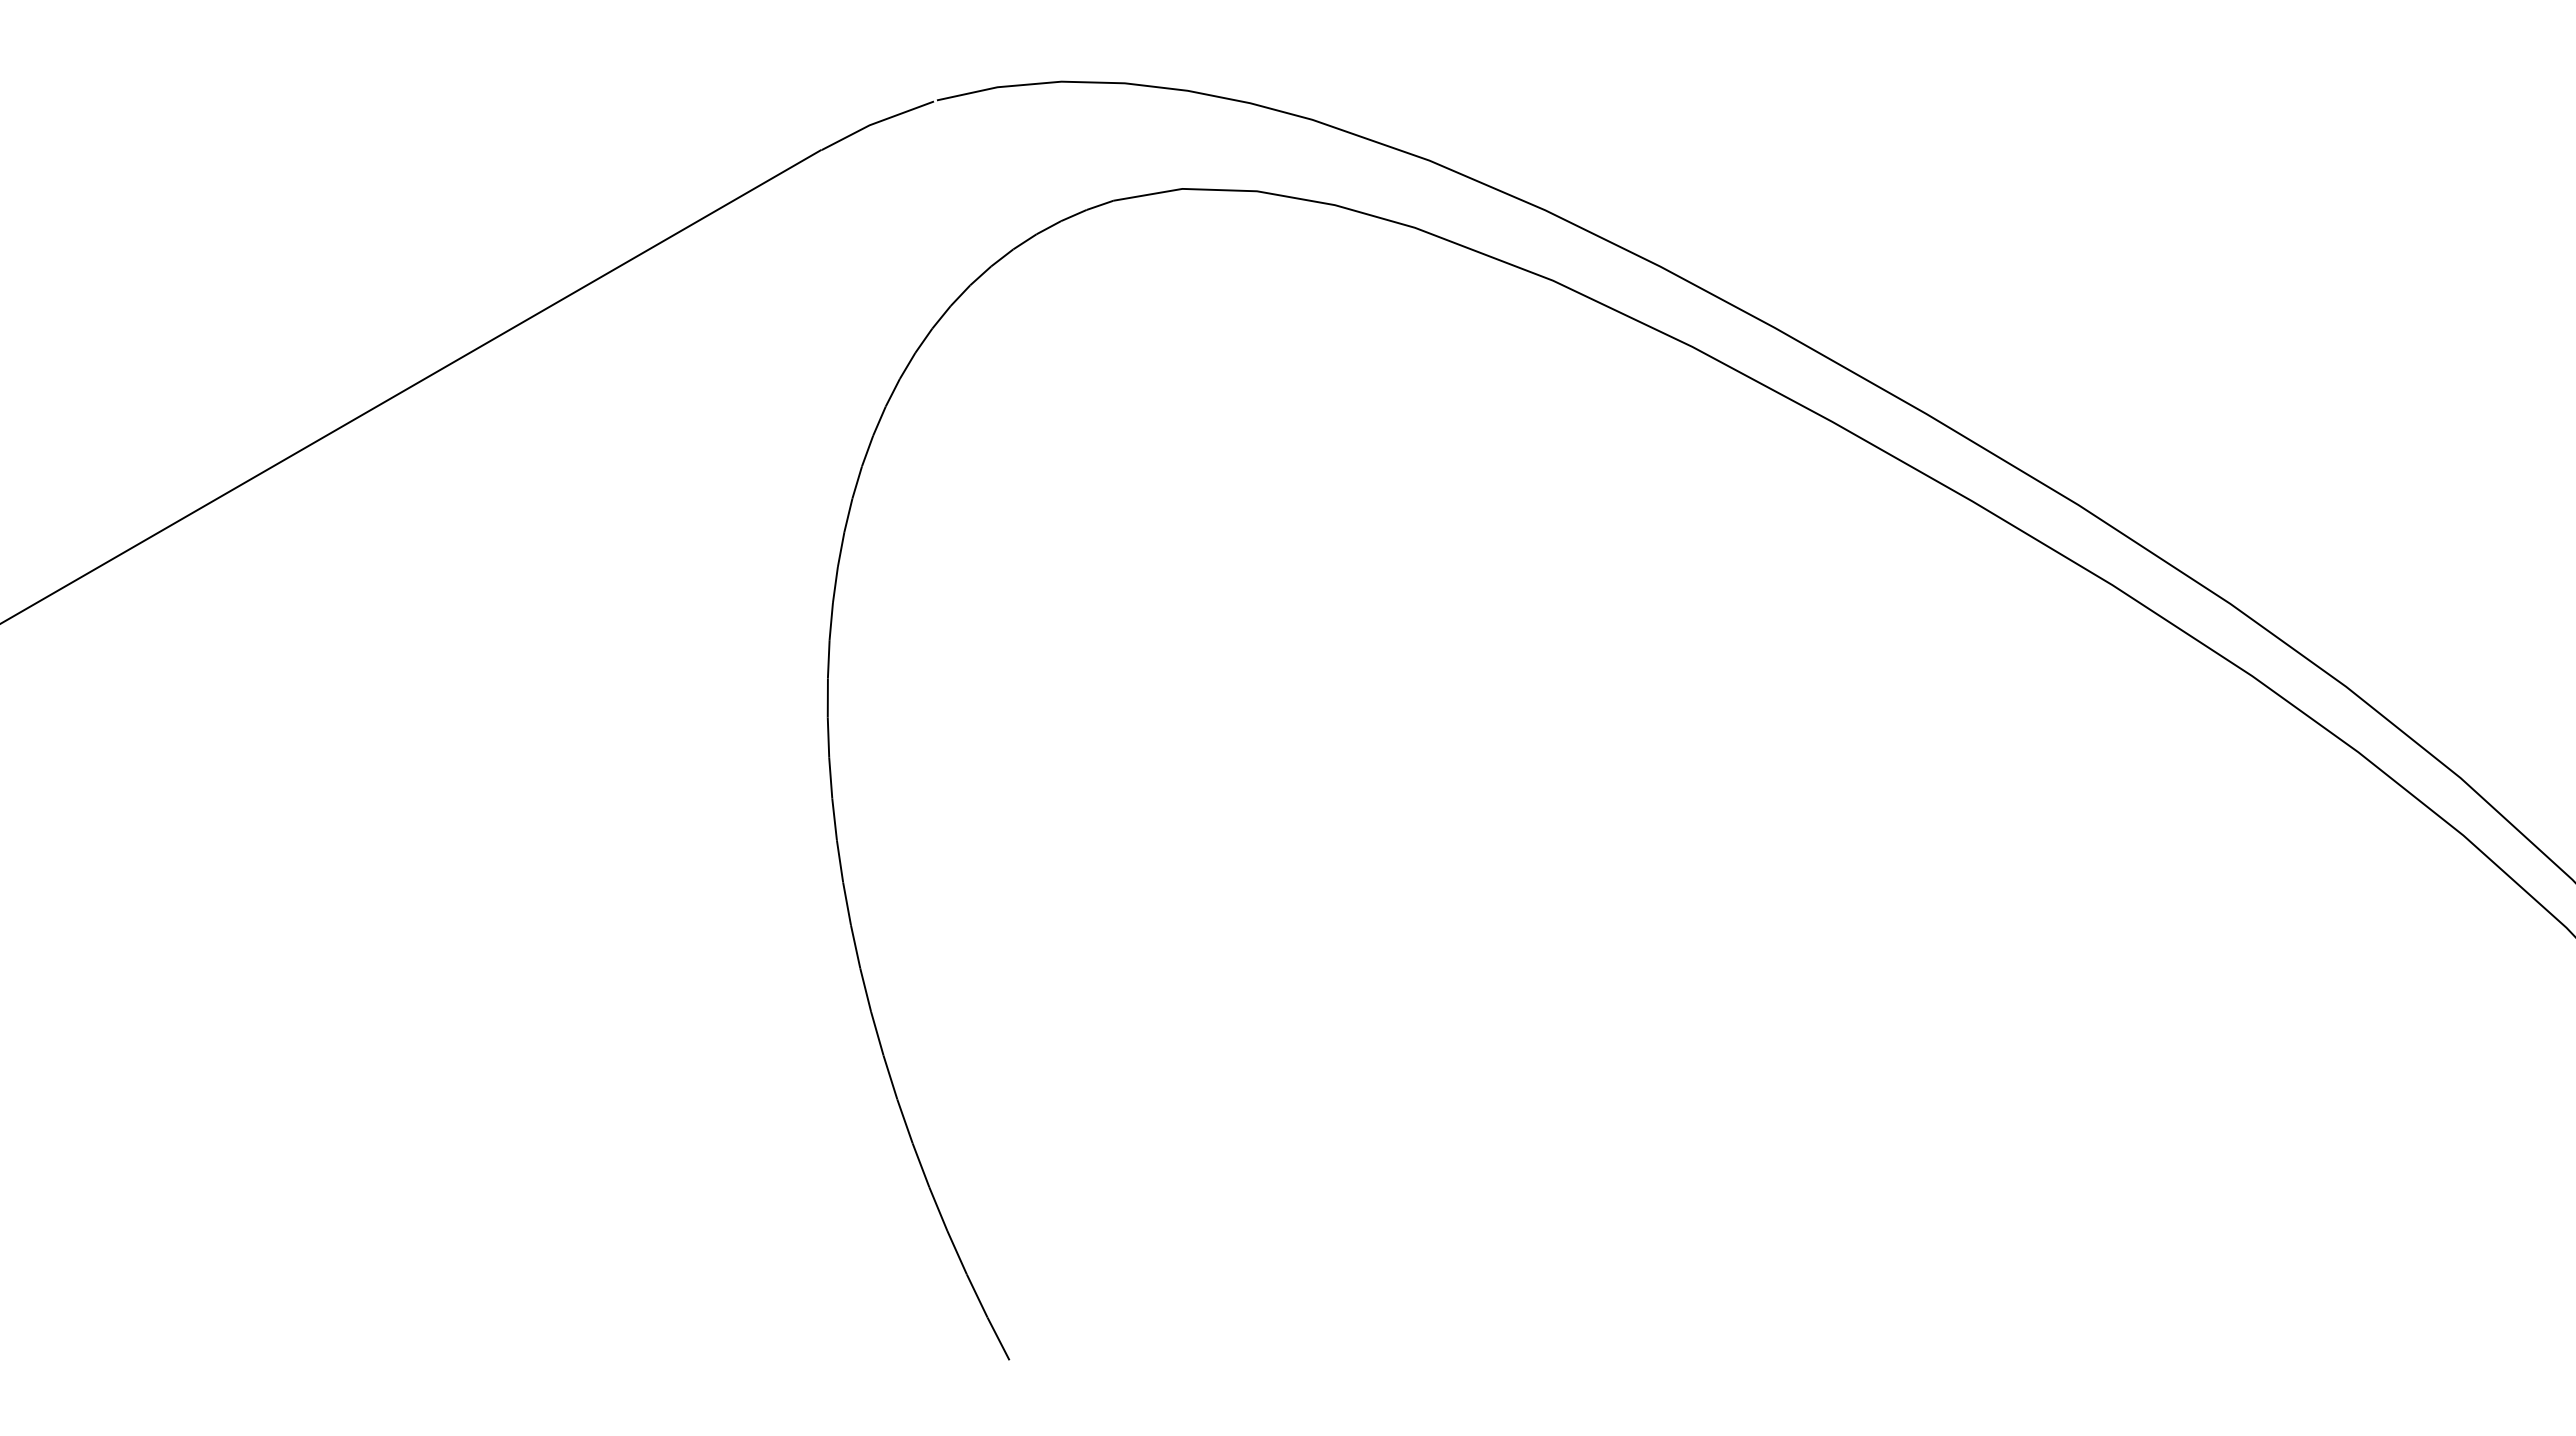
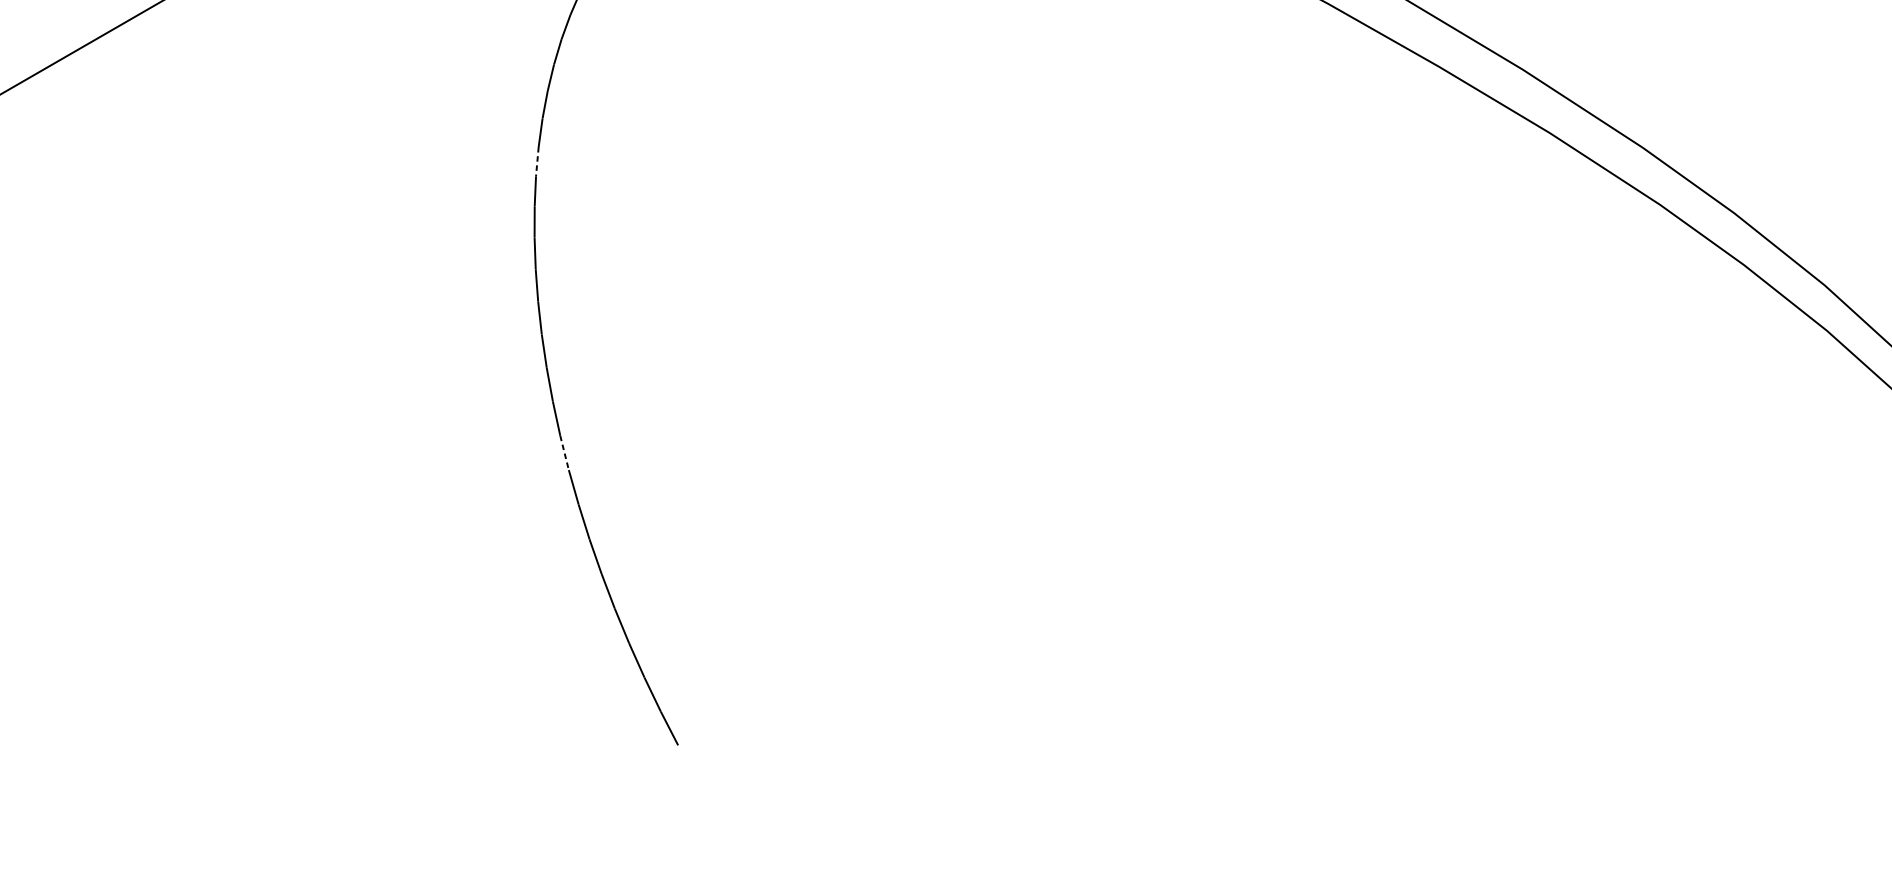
line: (831, 621) -> (537, 161), solid -> dashed
line: (865, 990) -> (564, 453), solid -> dashed

